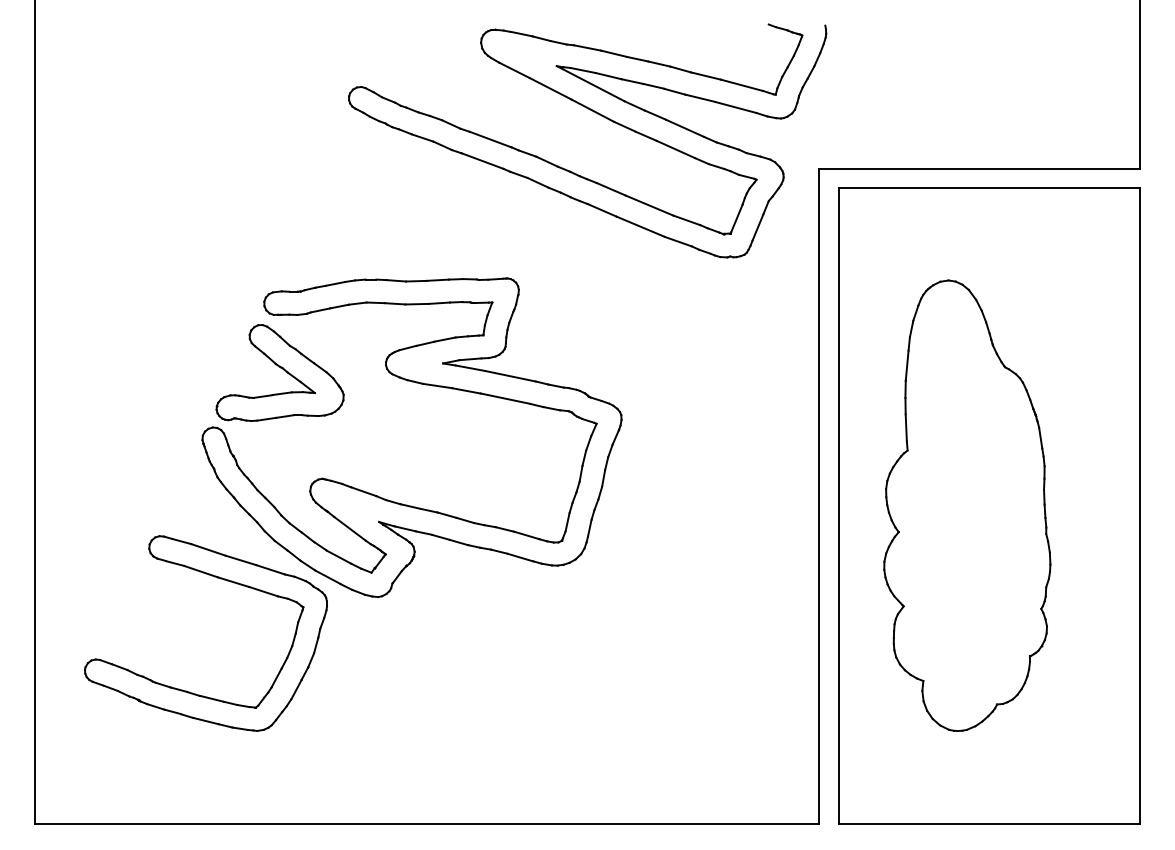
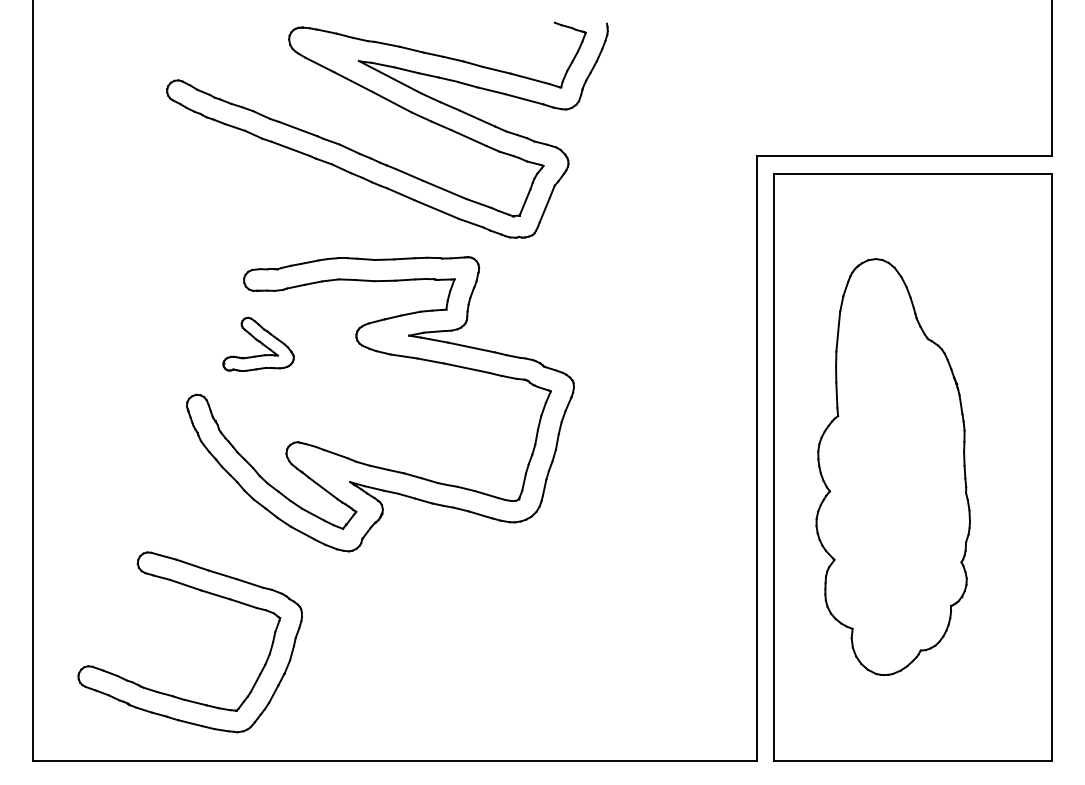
part: (599, 115) -> (398, 106), moved
part: (279, 372) -> (258, 344), size x0.6
part: (220, 579) -> (203, 592), moved

